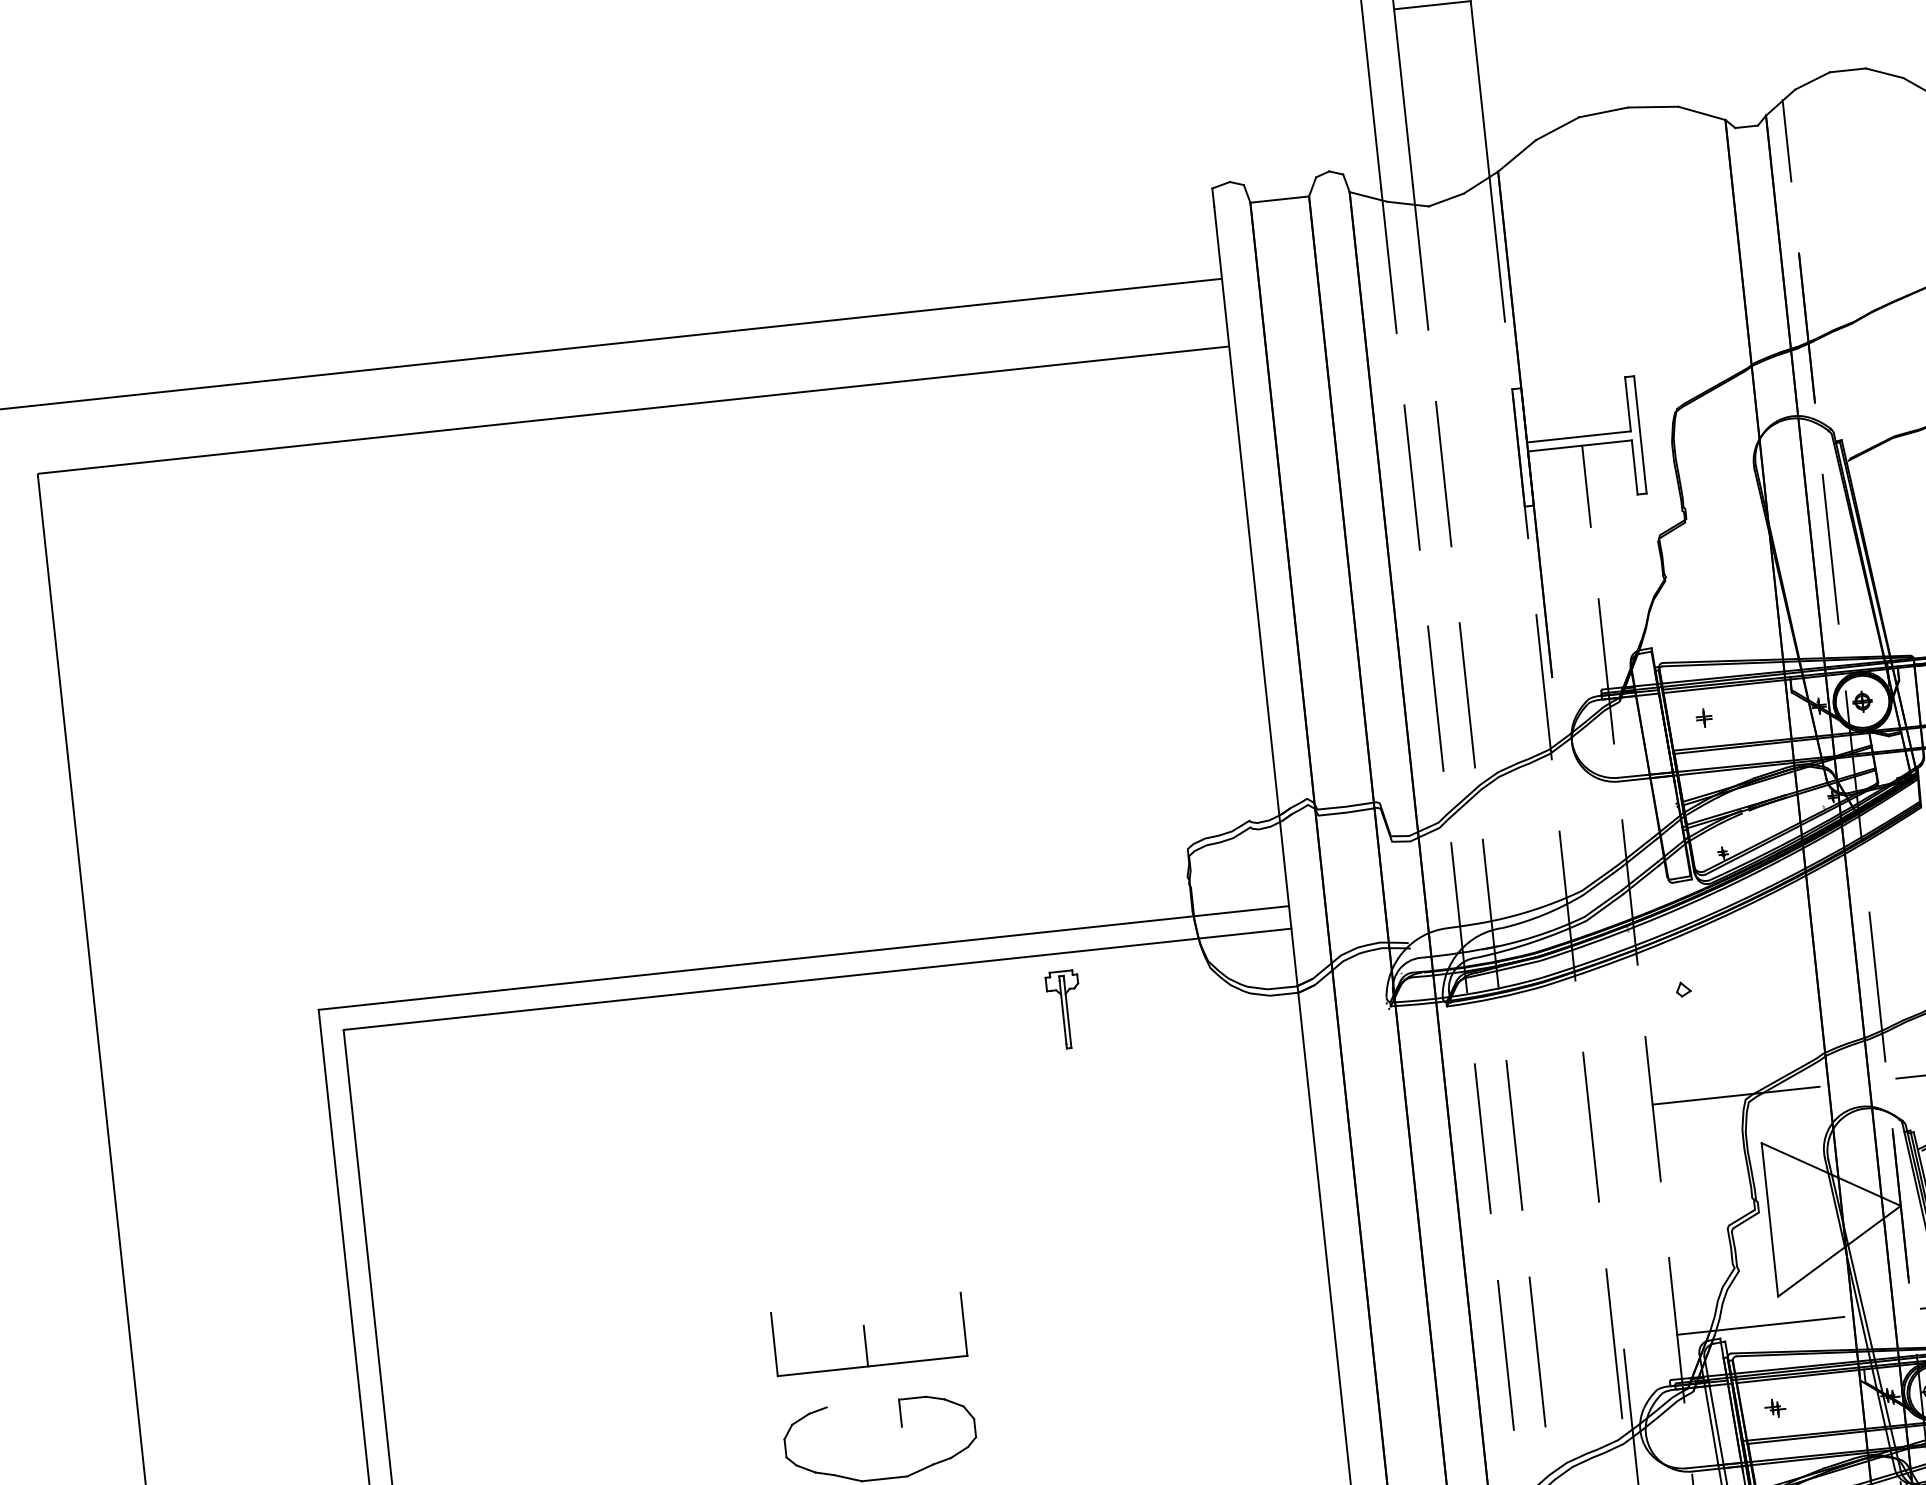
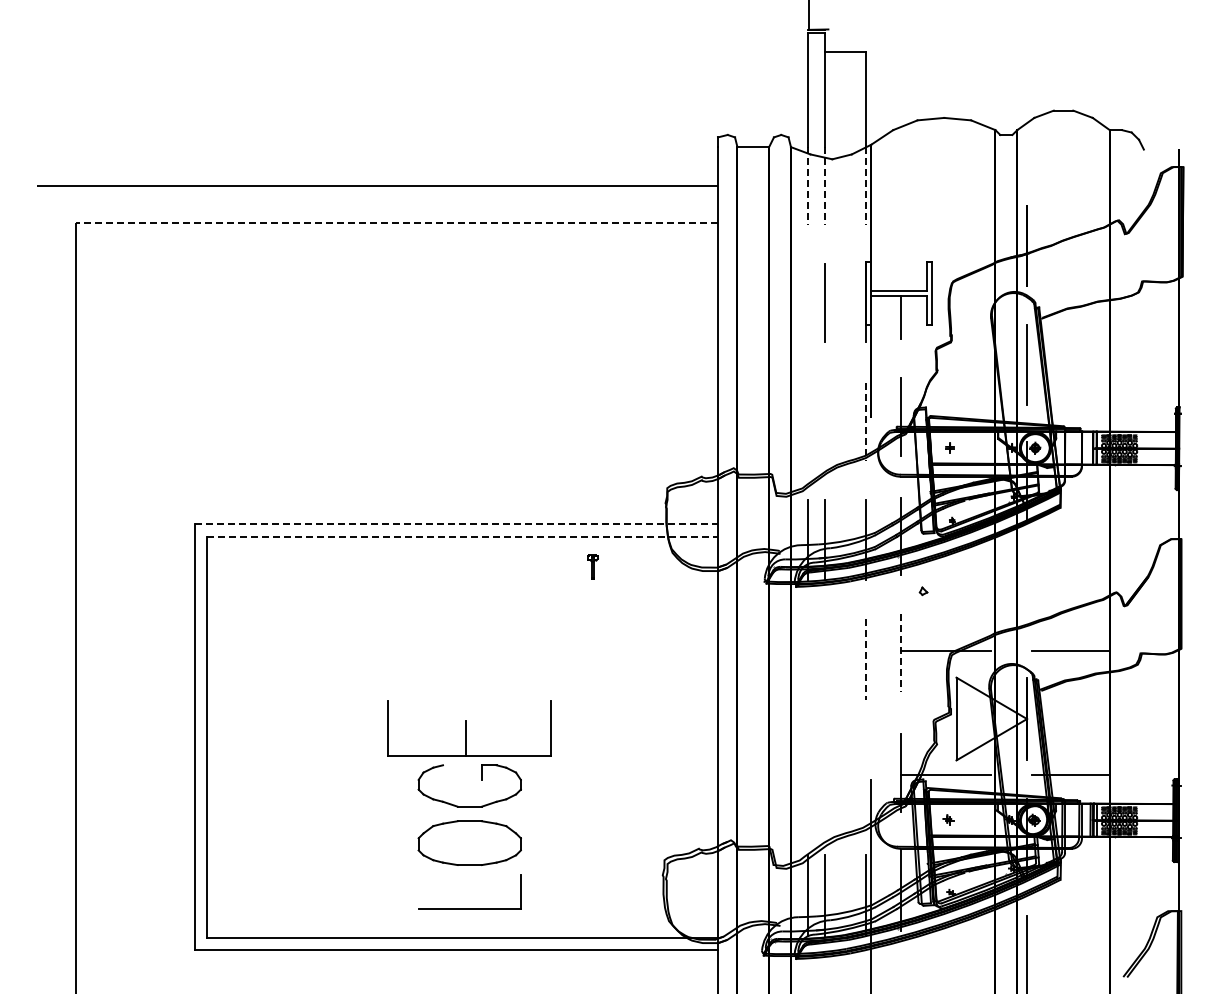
line: (1787, 140) -> (1027, 144), removed
line: (1497, 250) -> (866, 186), solid -> dashed
line: (1421, 258) -> (825, 186), solid -> dashed
line: (1389, 261) -> (808, 186), solid -> dashed
line: (632, 410) -> (396, 222), solid -> dashed
line: (1412, 476) -> (808, 302), removed
line: (1544, 687) -> (866, 422), solid -> dashed
line: (1468, 695) -> (825, 422), removed
line: (1434, 697) -> (807, 421), removed
line: (804, 958) -> (456, 524), solid -> dashed
line: (817, 979) -> (462, 536), solid -> dashed
line: (1878, 985) -> (1027, 600), removed
part: (1064, 1009) -> (592, 566), size x0.6
line: (1653, 1109) -> (900, 653), solid -> dashed
line: (1591, 1127) -> (866, 659), solid -> dashed
line: (1515, 1135) -> (825, 659), removed
line: (1483, 1138) -> (808, 659), removed
part: (868, 1333) -> (469, 728), size x1.6
line: (1614, 1344) -> (866, 776), removed
line: (1538, 1352) -> (825, 776), removed
line: (1506, 1355) -> (808, 776), removed

